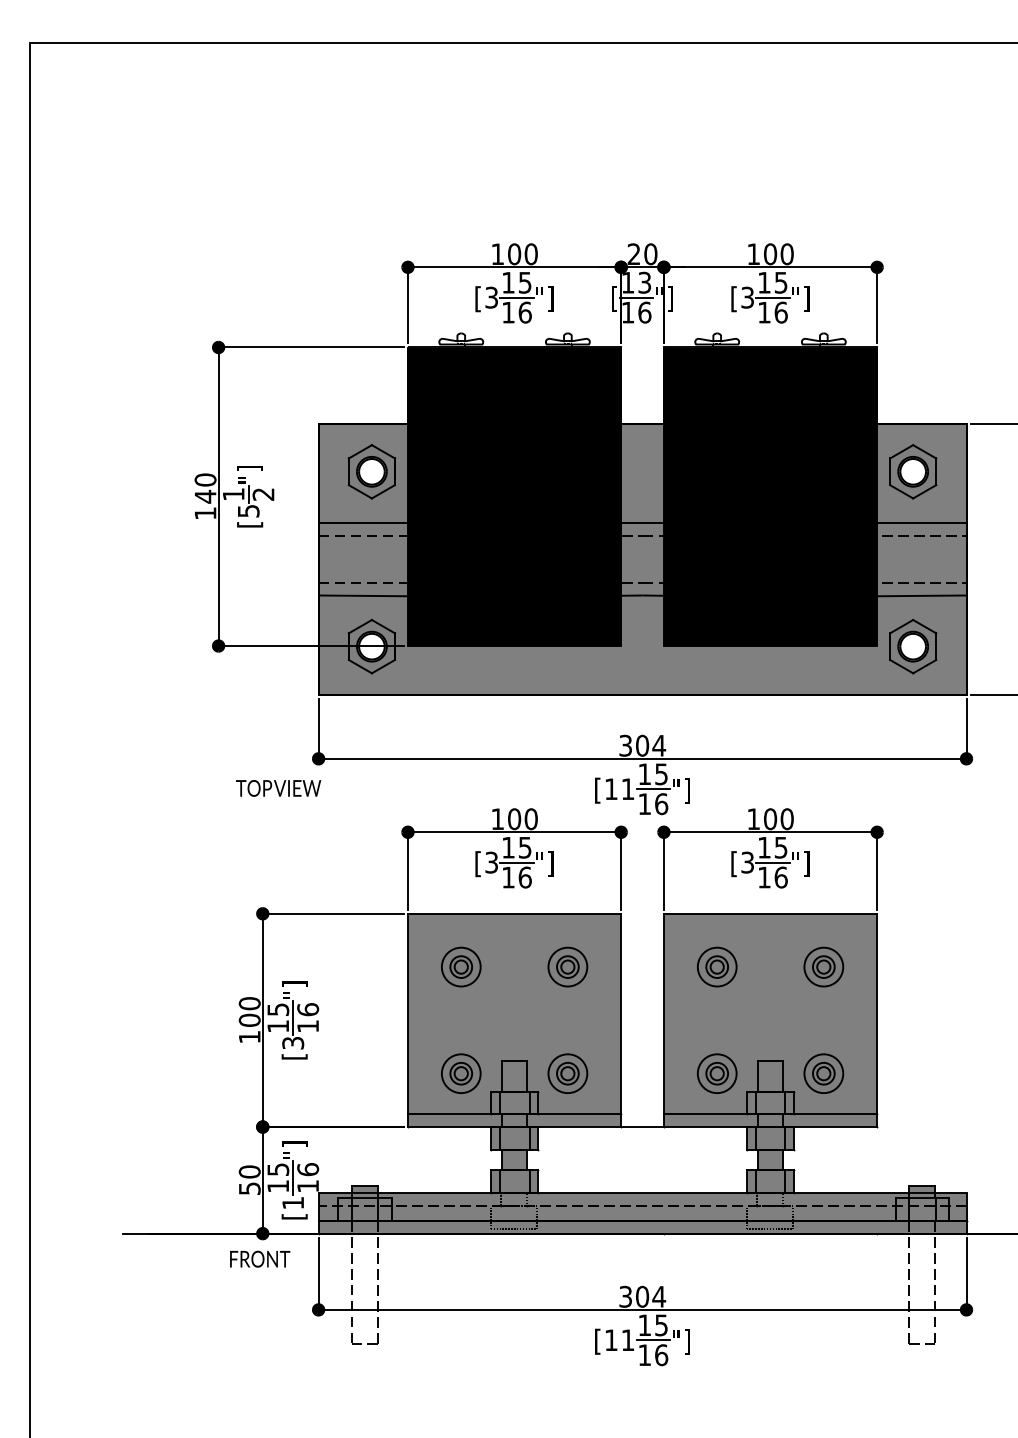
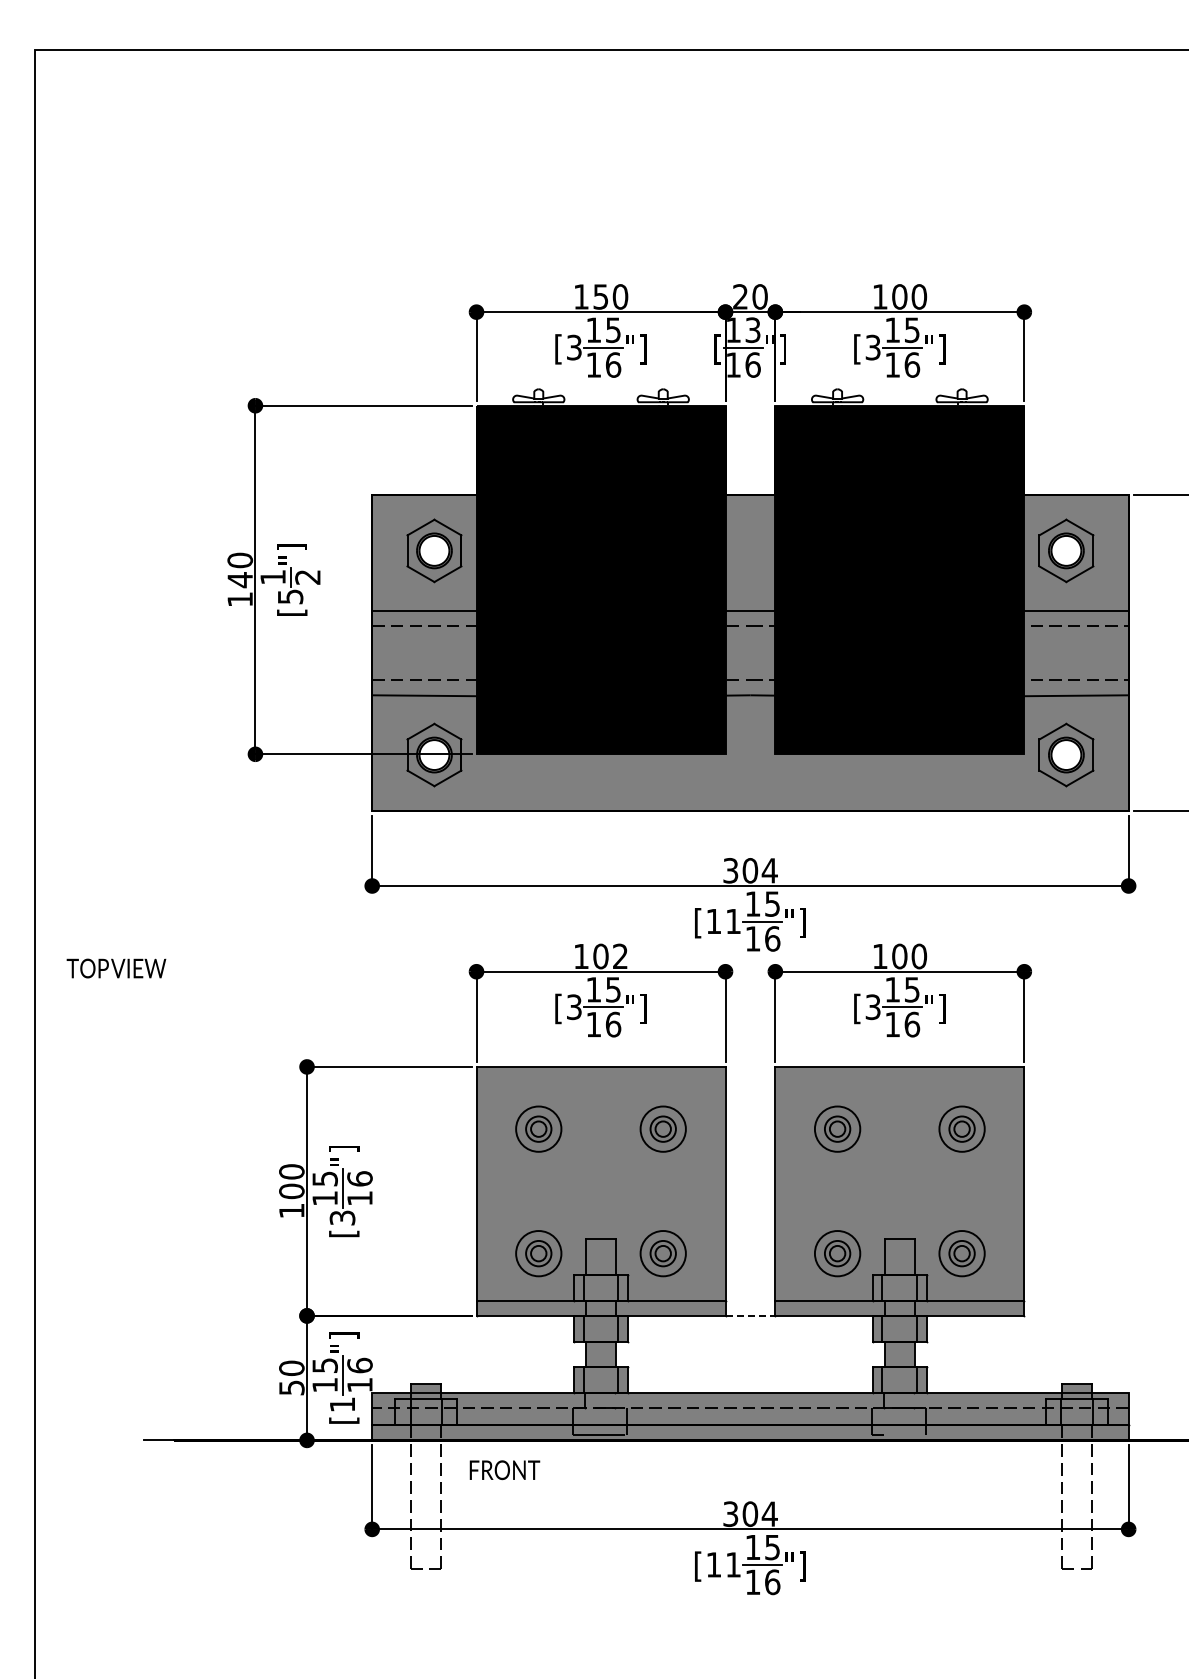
text: (514, 253) -> (600, 296), 100 -> 150
text: (278, 788) -> (116, 968), moved
text: (531, 819) -> (620, 956), 100 -> 102
line: (642, 1126) -> (750, 1315), solid -> dashed
text: (259, 1259) -> (504, 1470), moved

